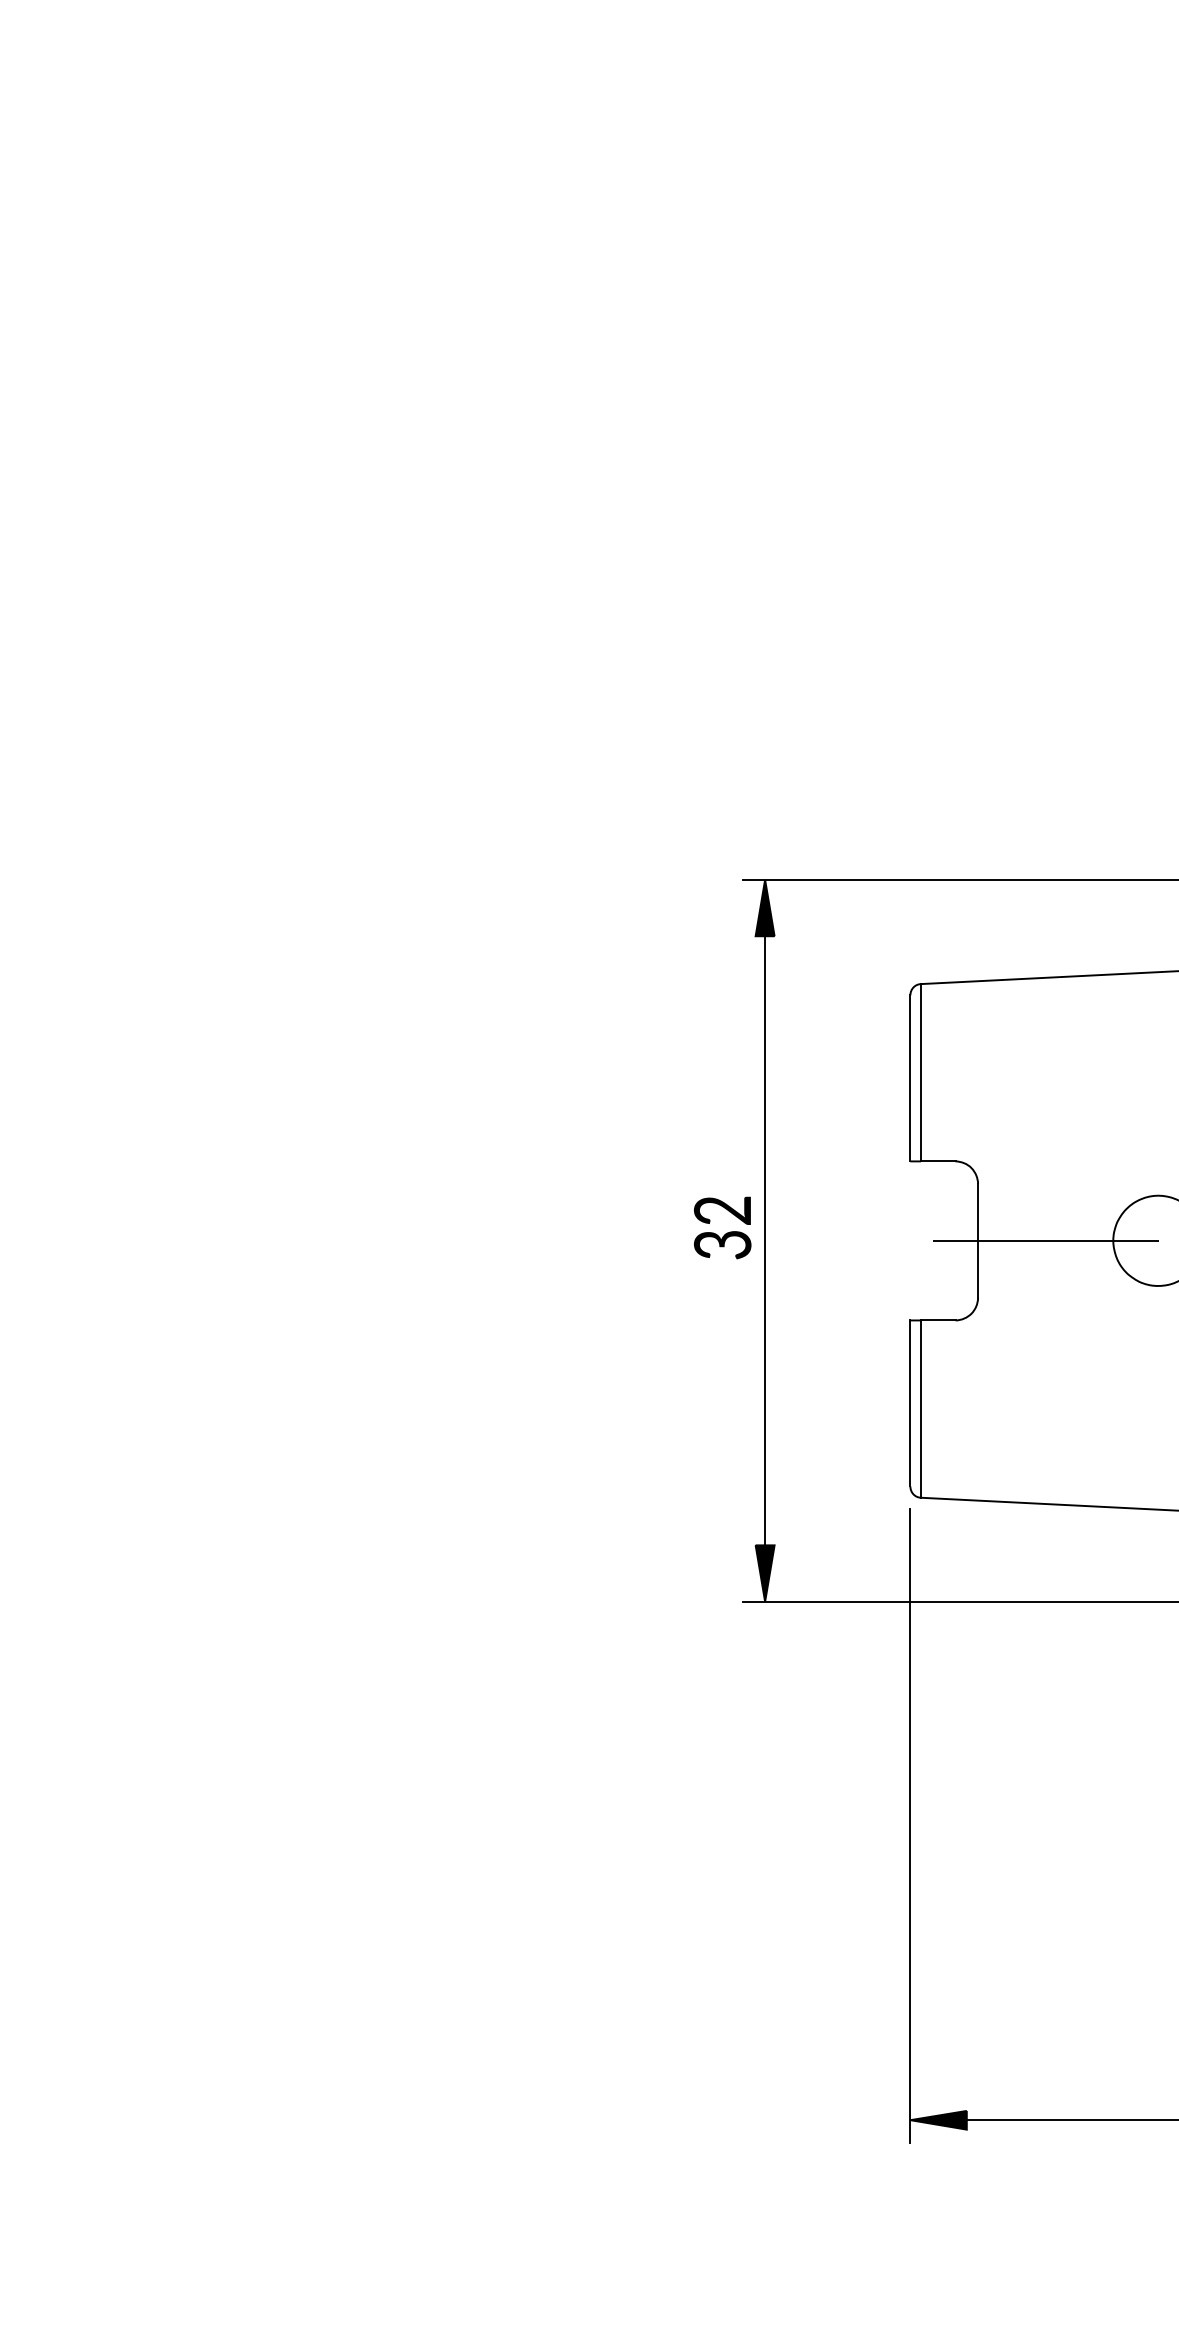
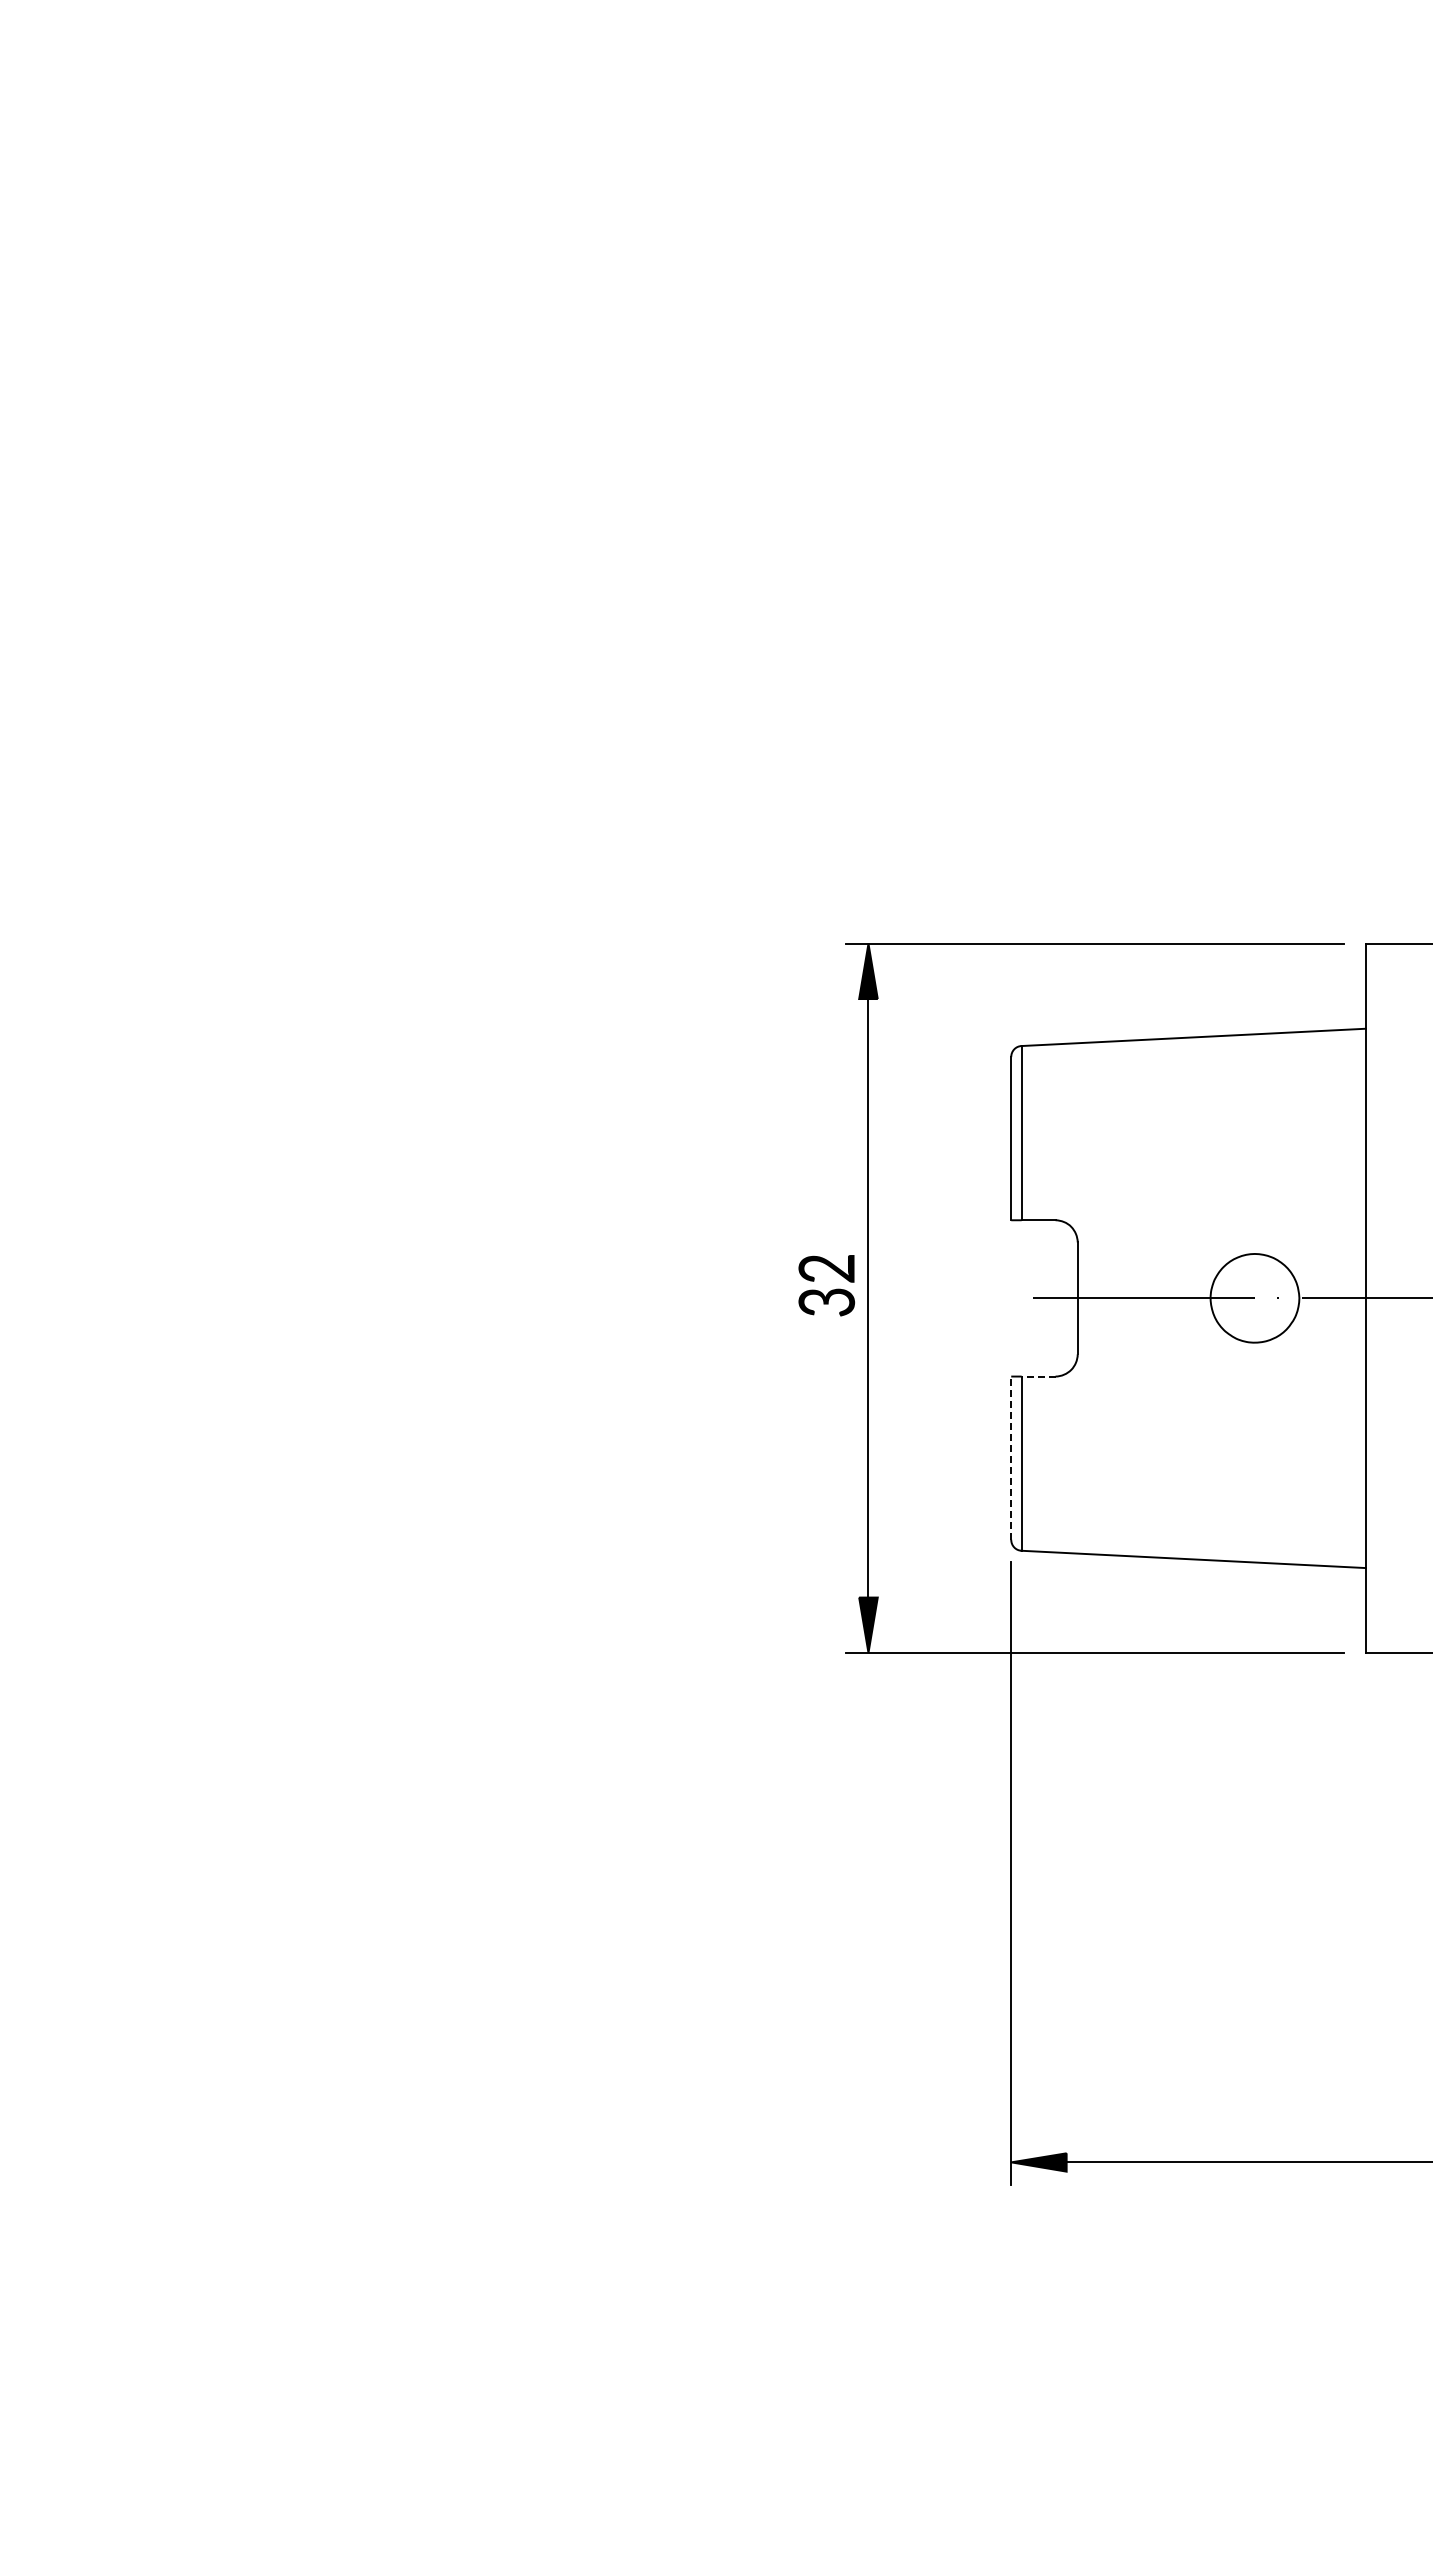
line: (938, 1320) -> (1038, 1376), solid -> dashed
line: (910, 1403) -> (1011, 1458), solid -> dashed

